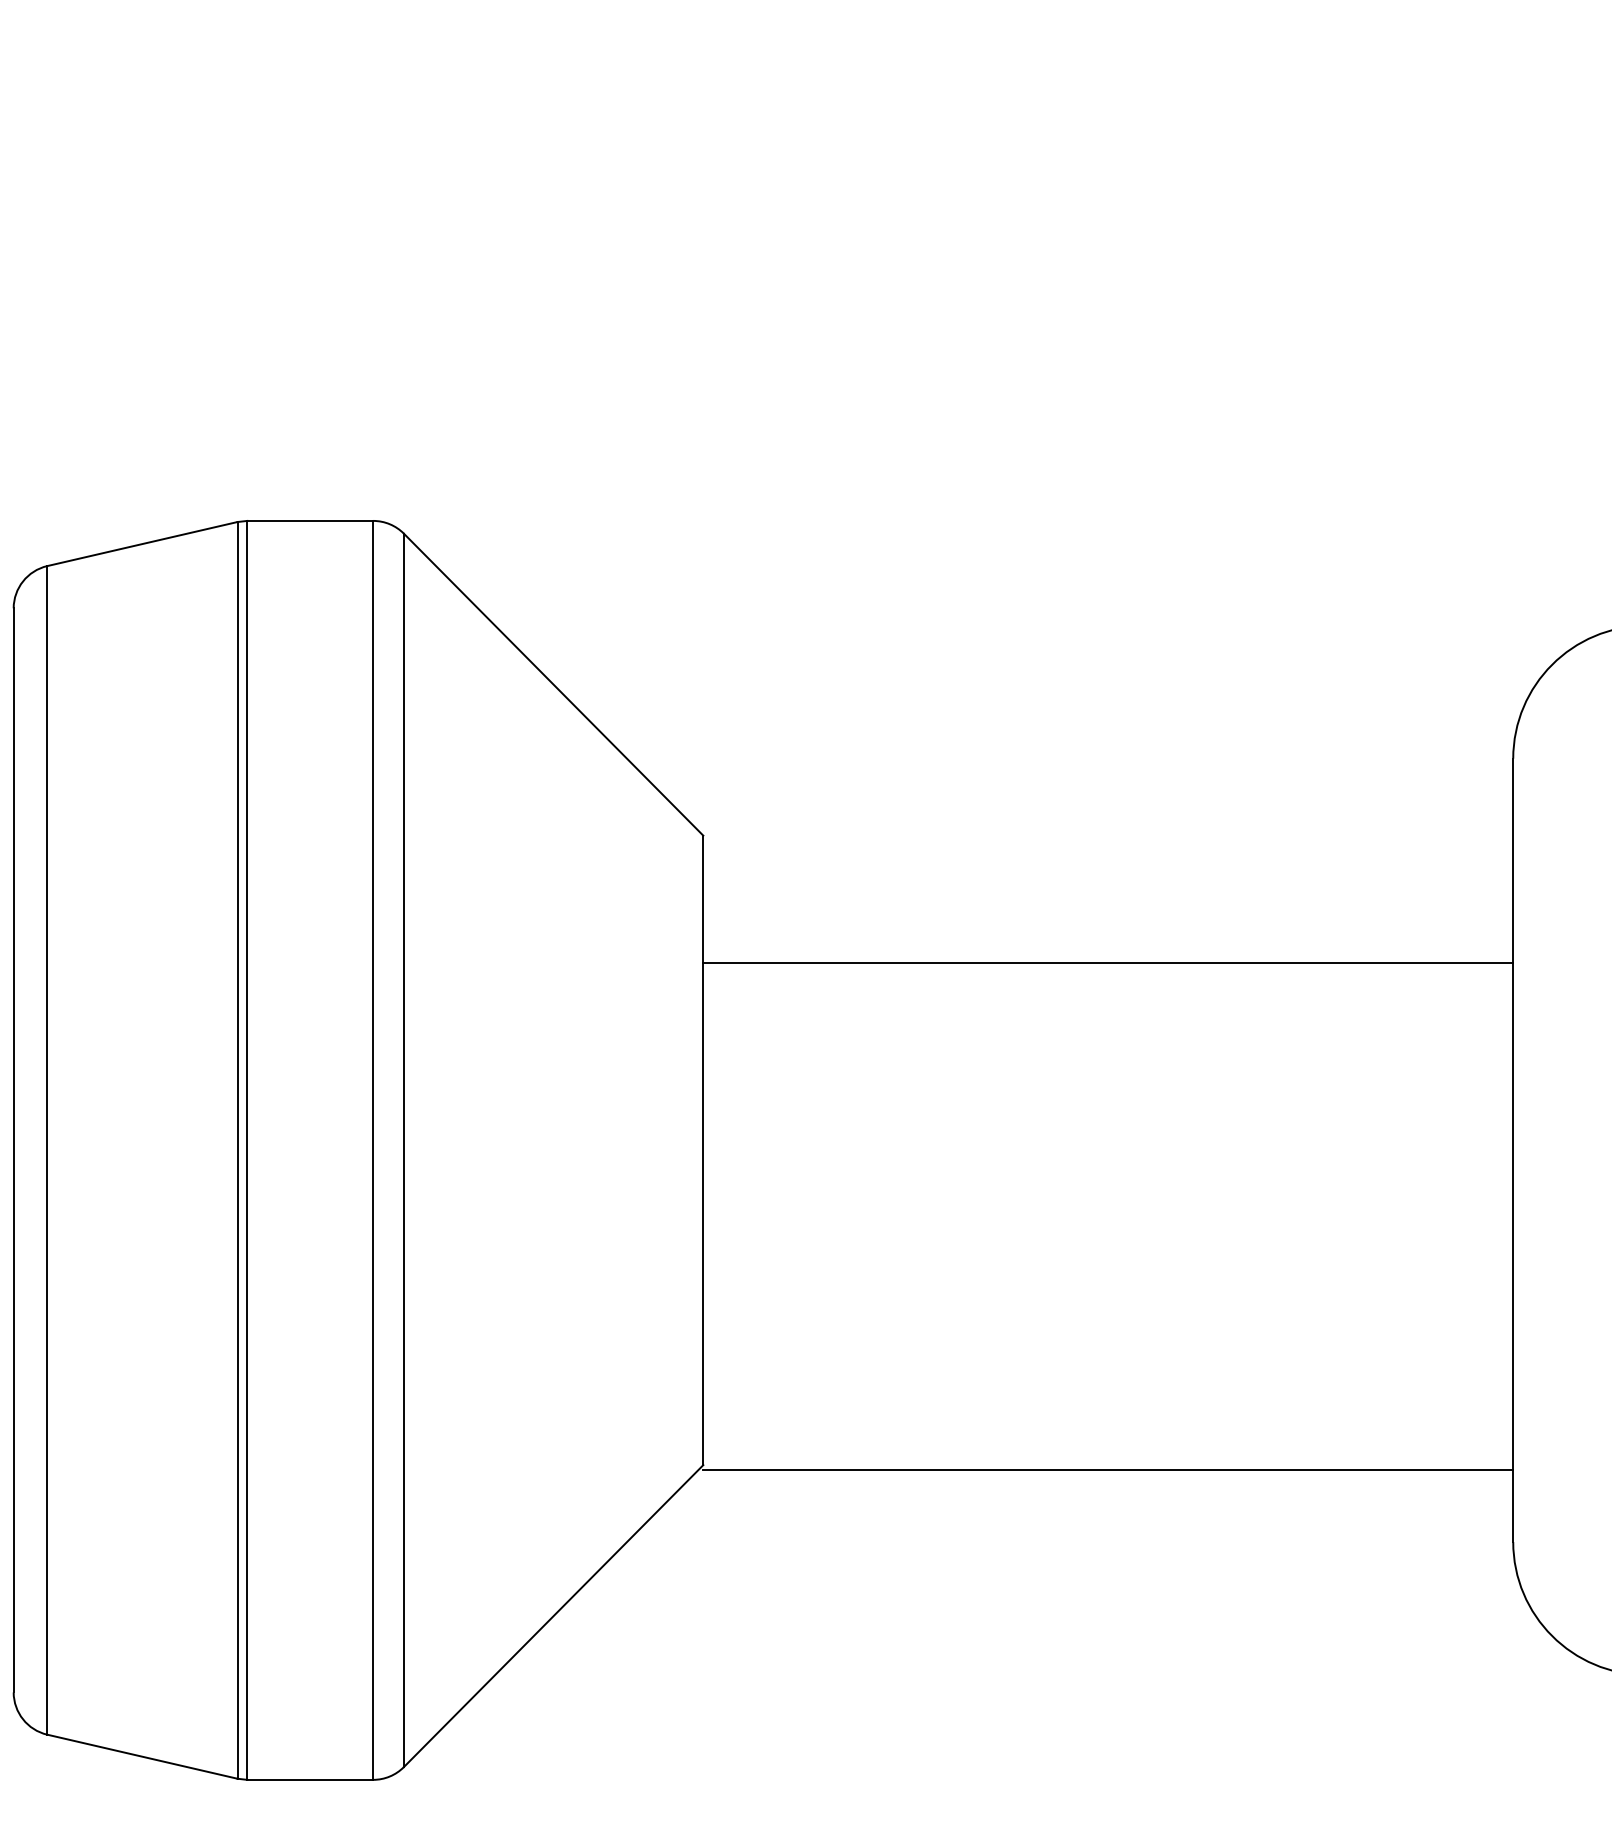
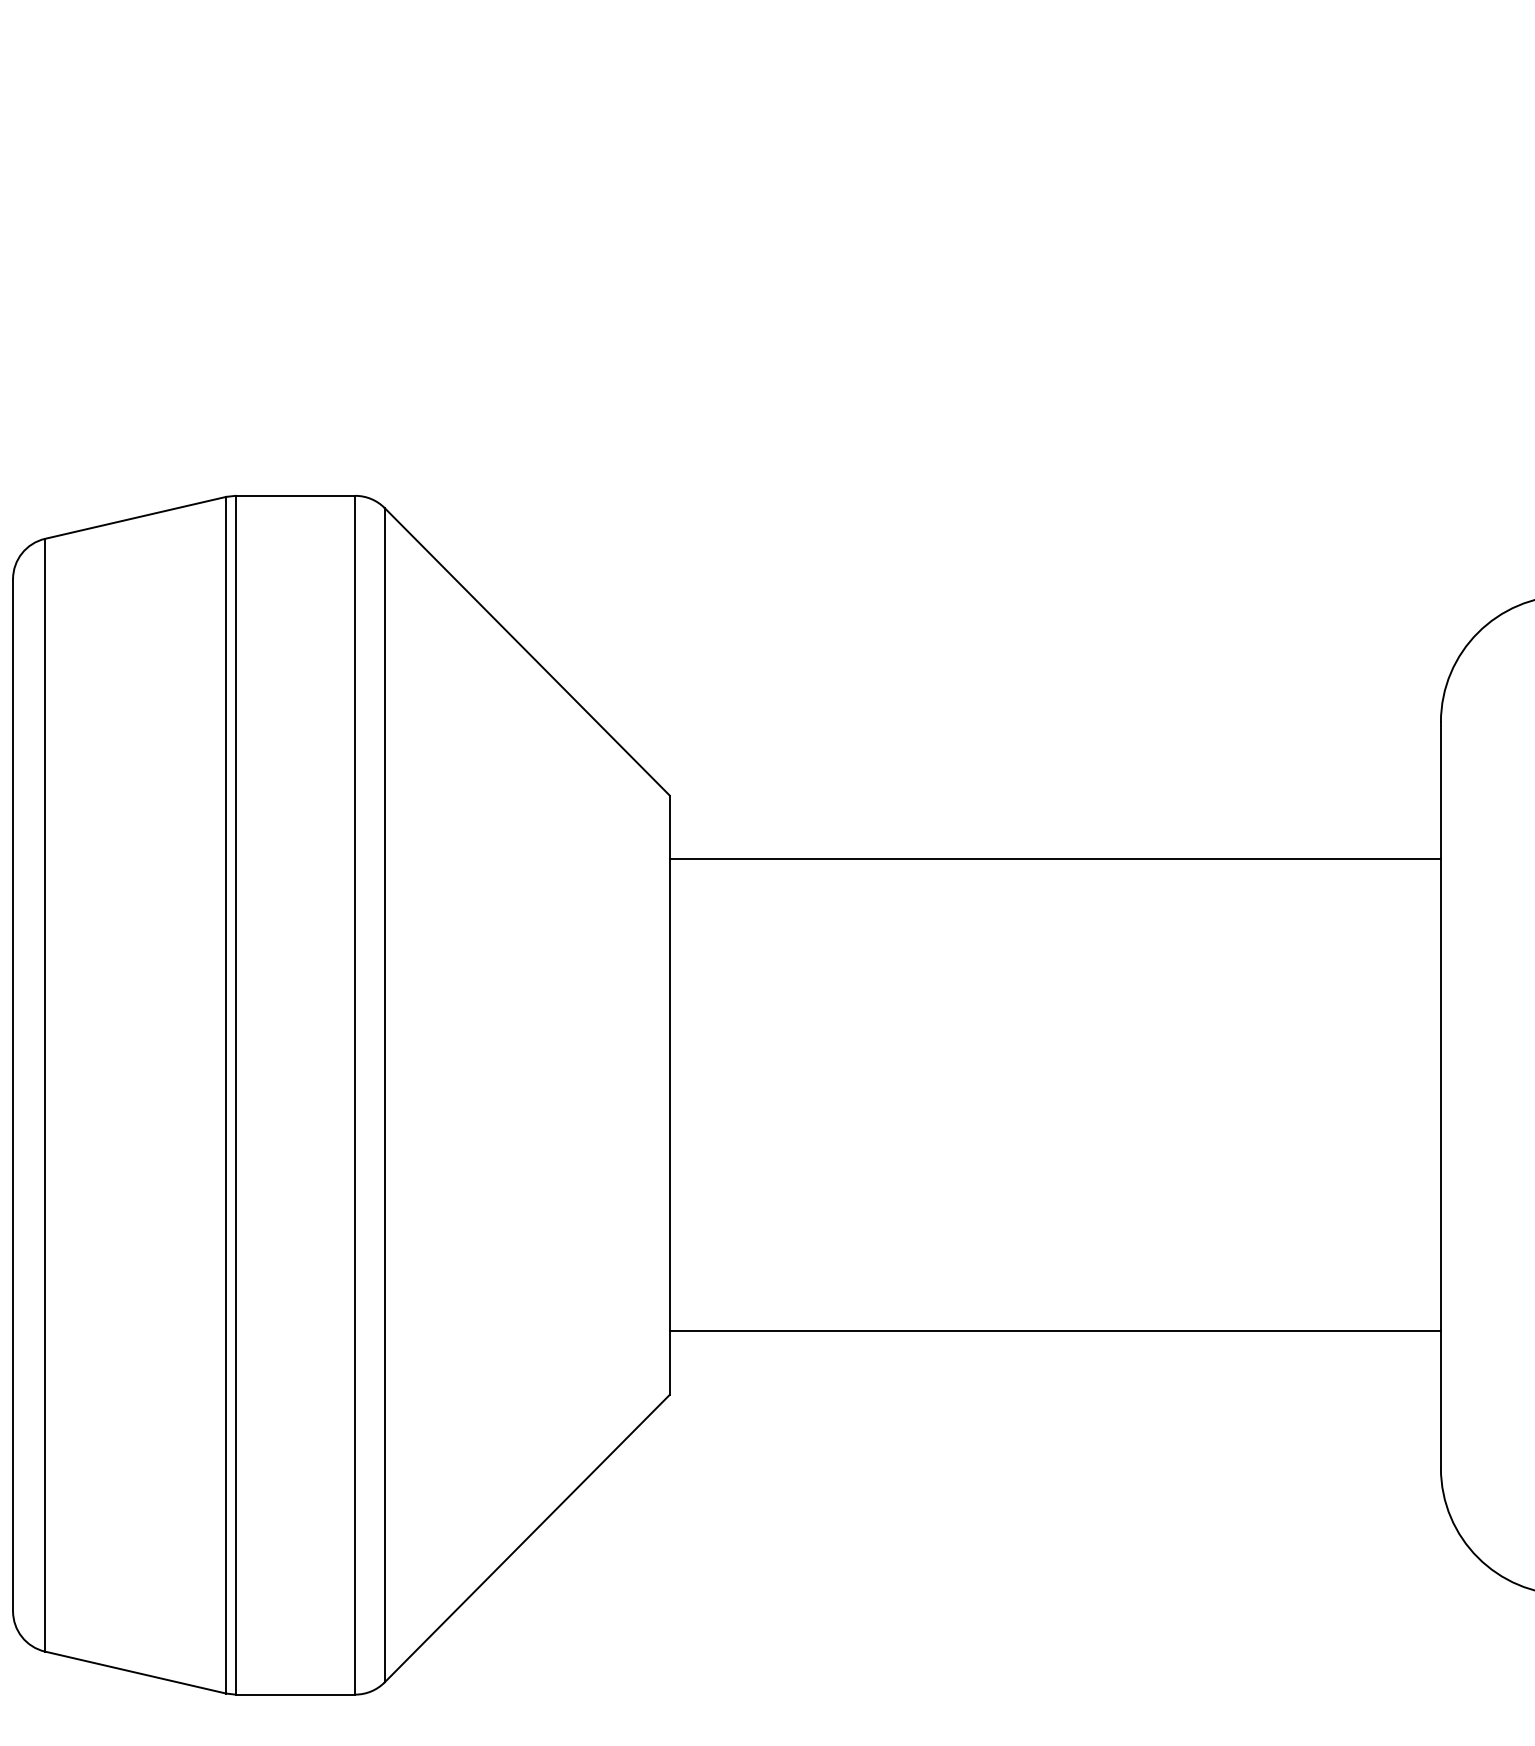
line: (1108, 962) -> (1055, 859), moved
line: (1108, 1469) -> (1055, 1330), moved

